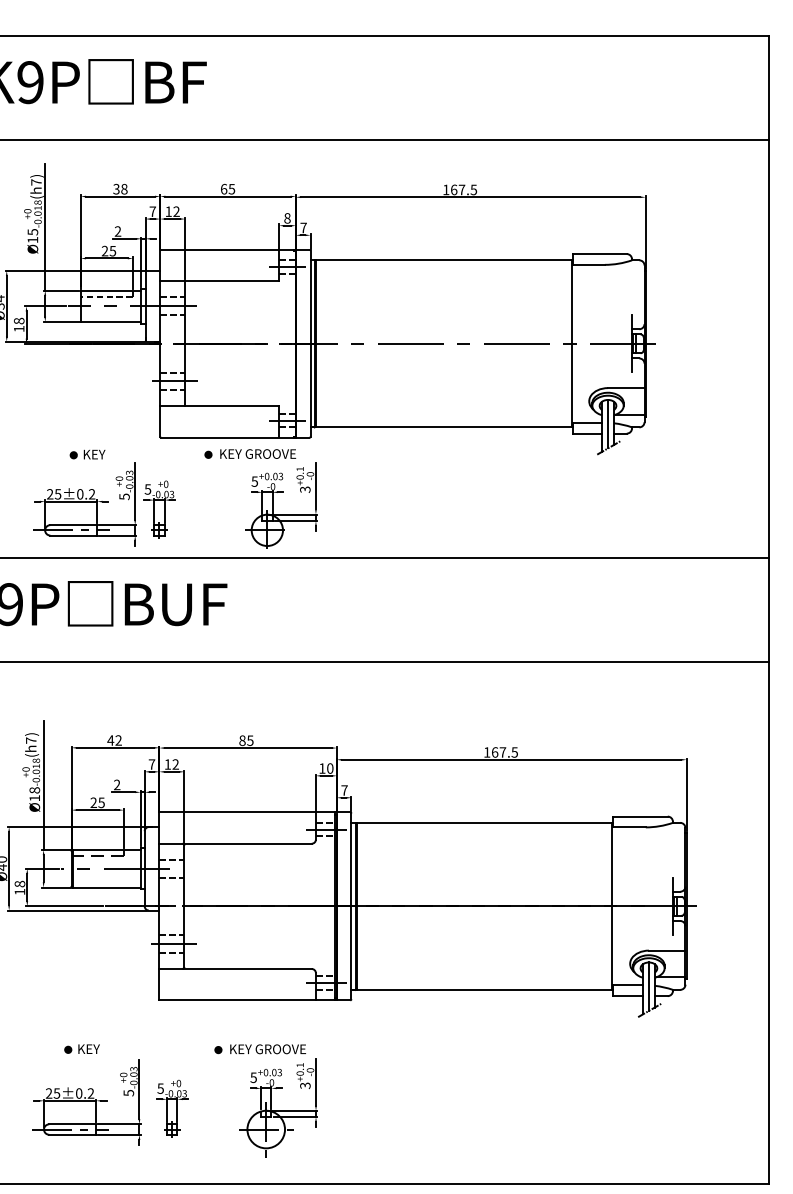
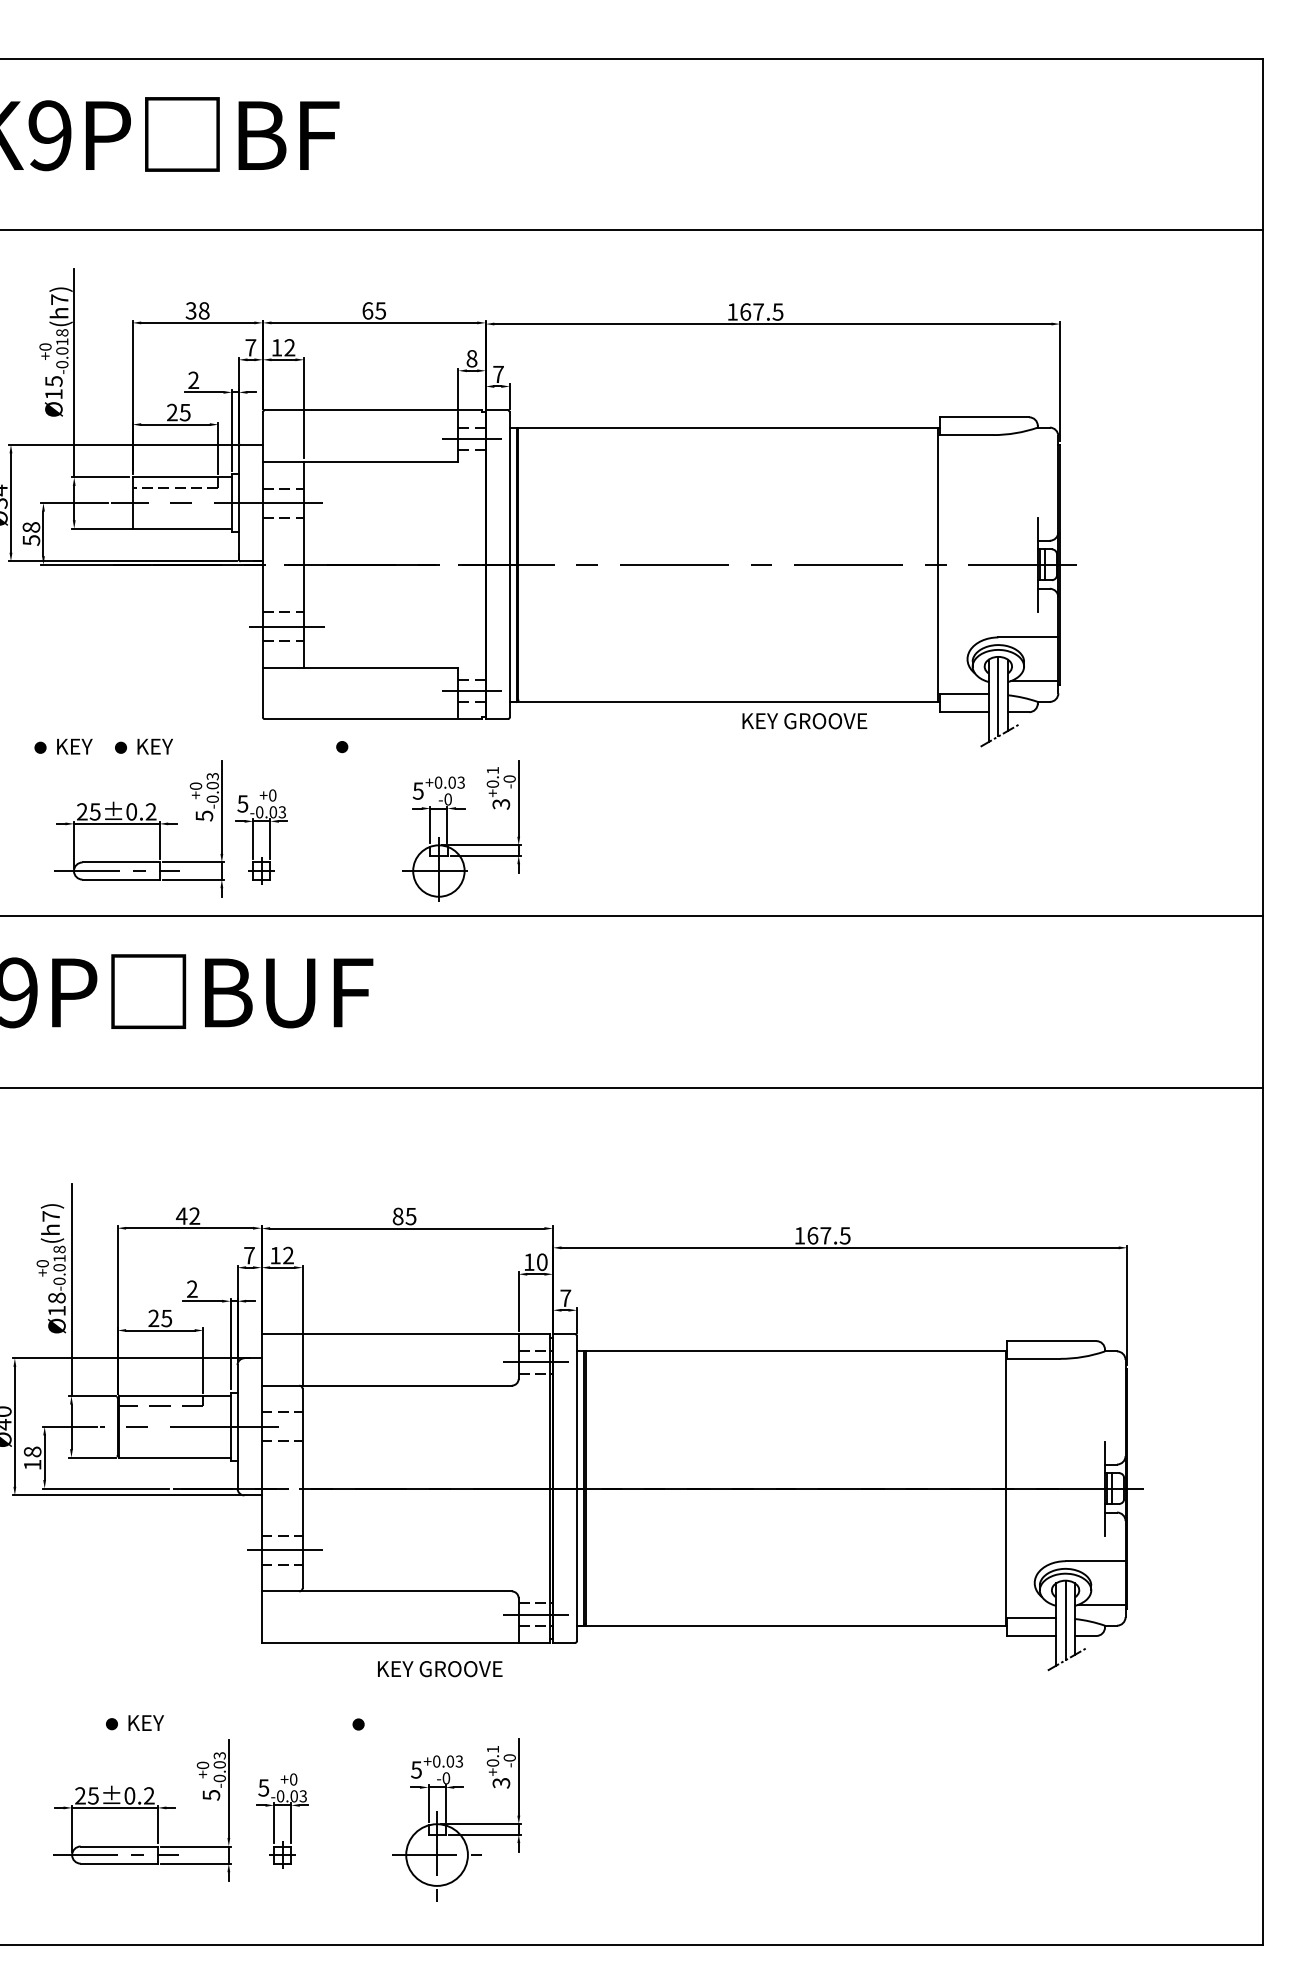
text: (19, 328) -> (31, 539), 18 -> 58
text: (258, 453) -> (805, 720), moved
part: (38, 454) -> (63, 746), added
text: (267, 1049) -> (439, 1669), moved

